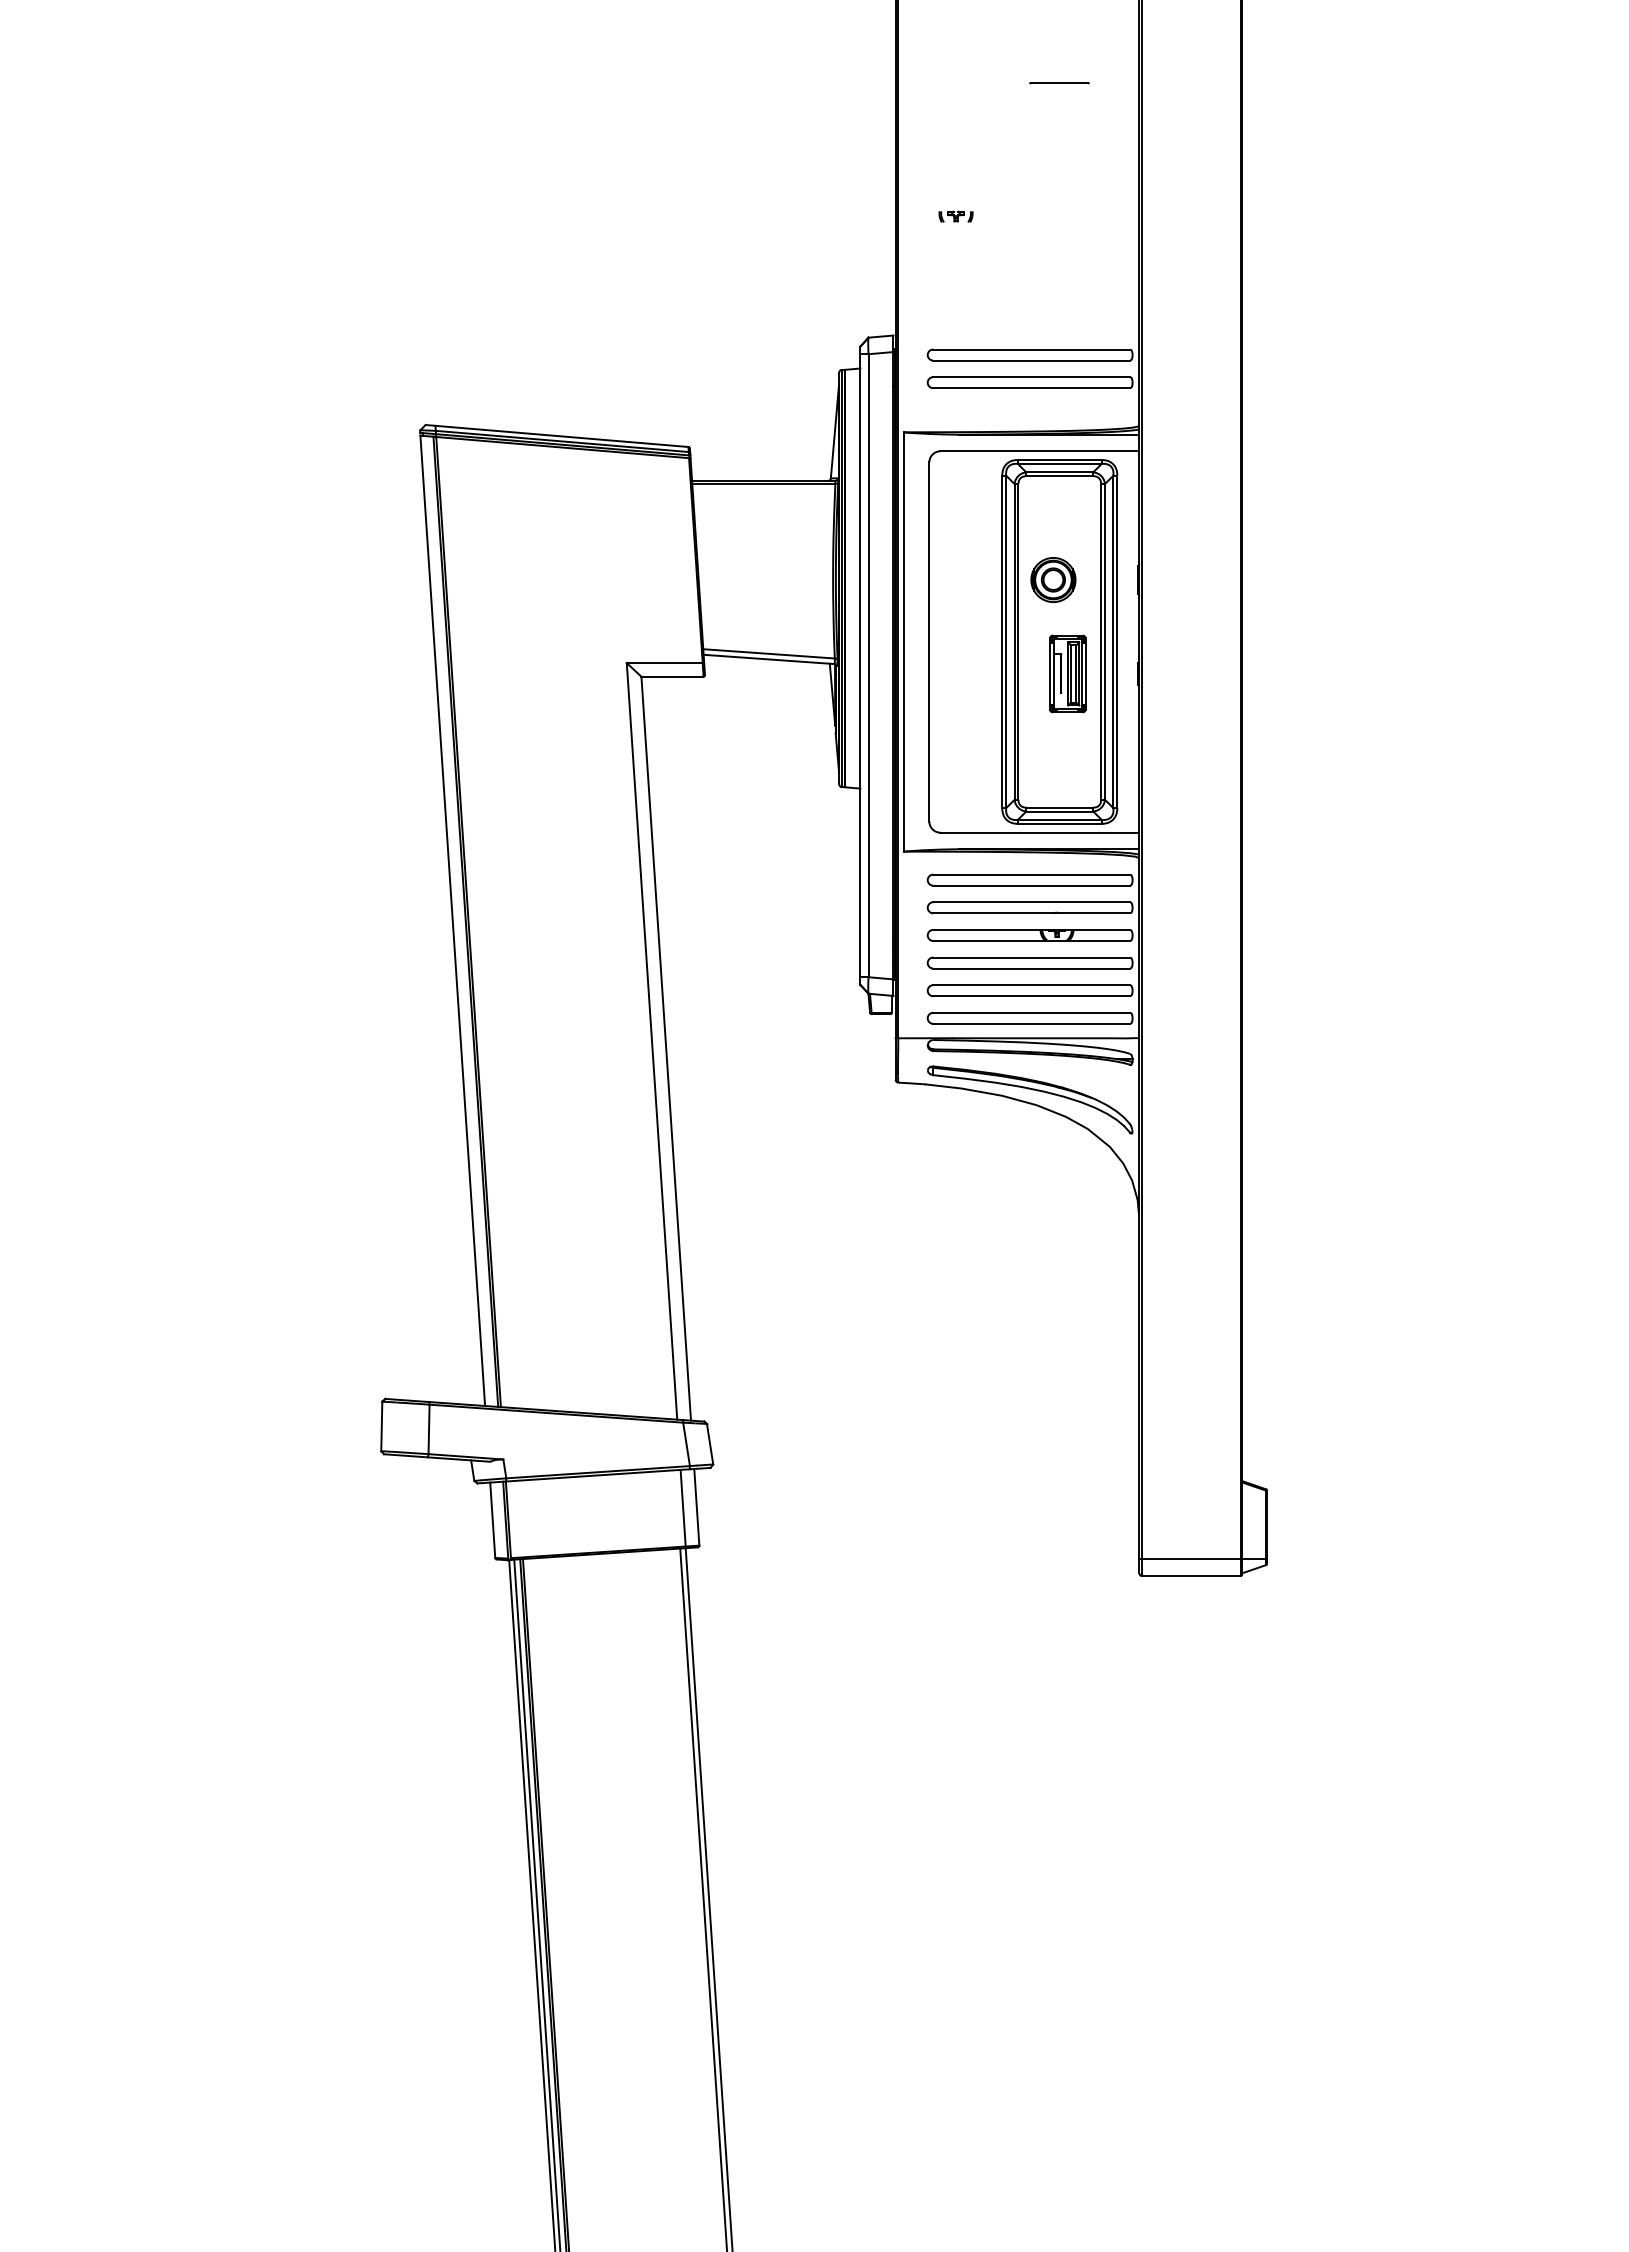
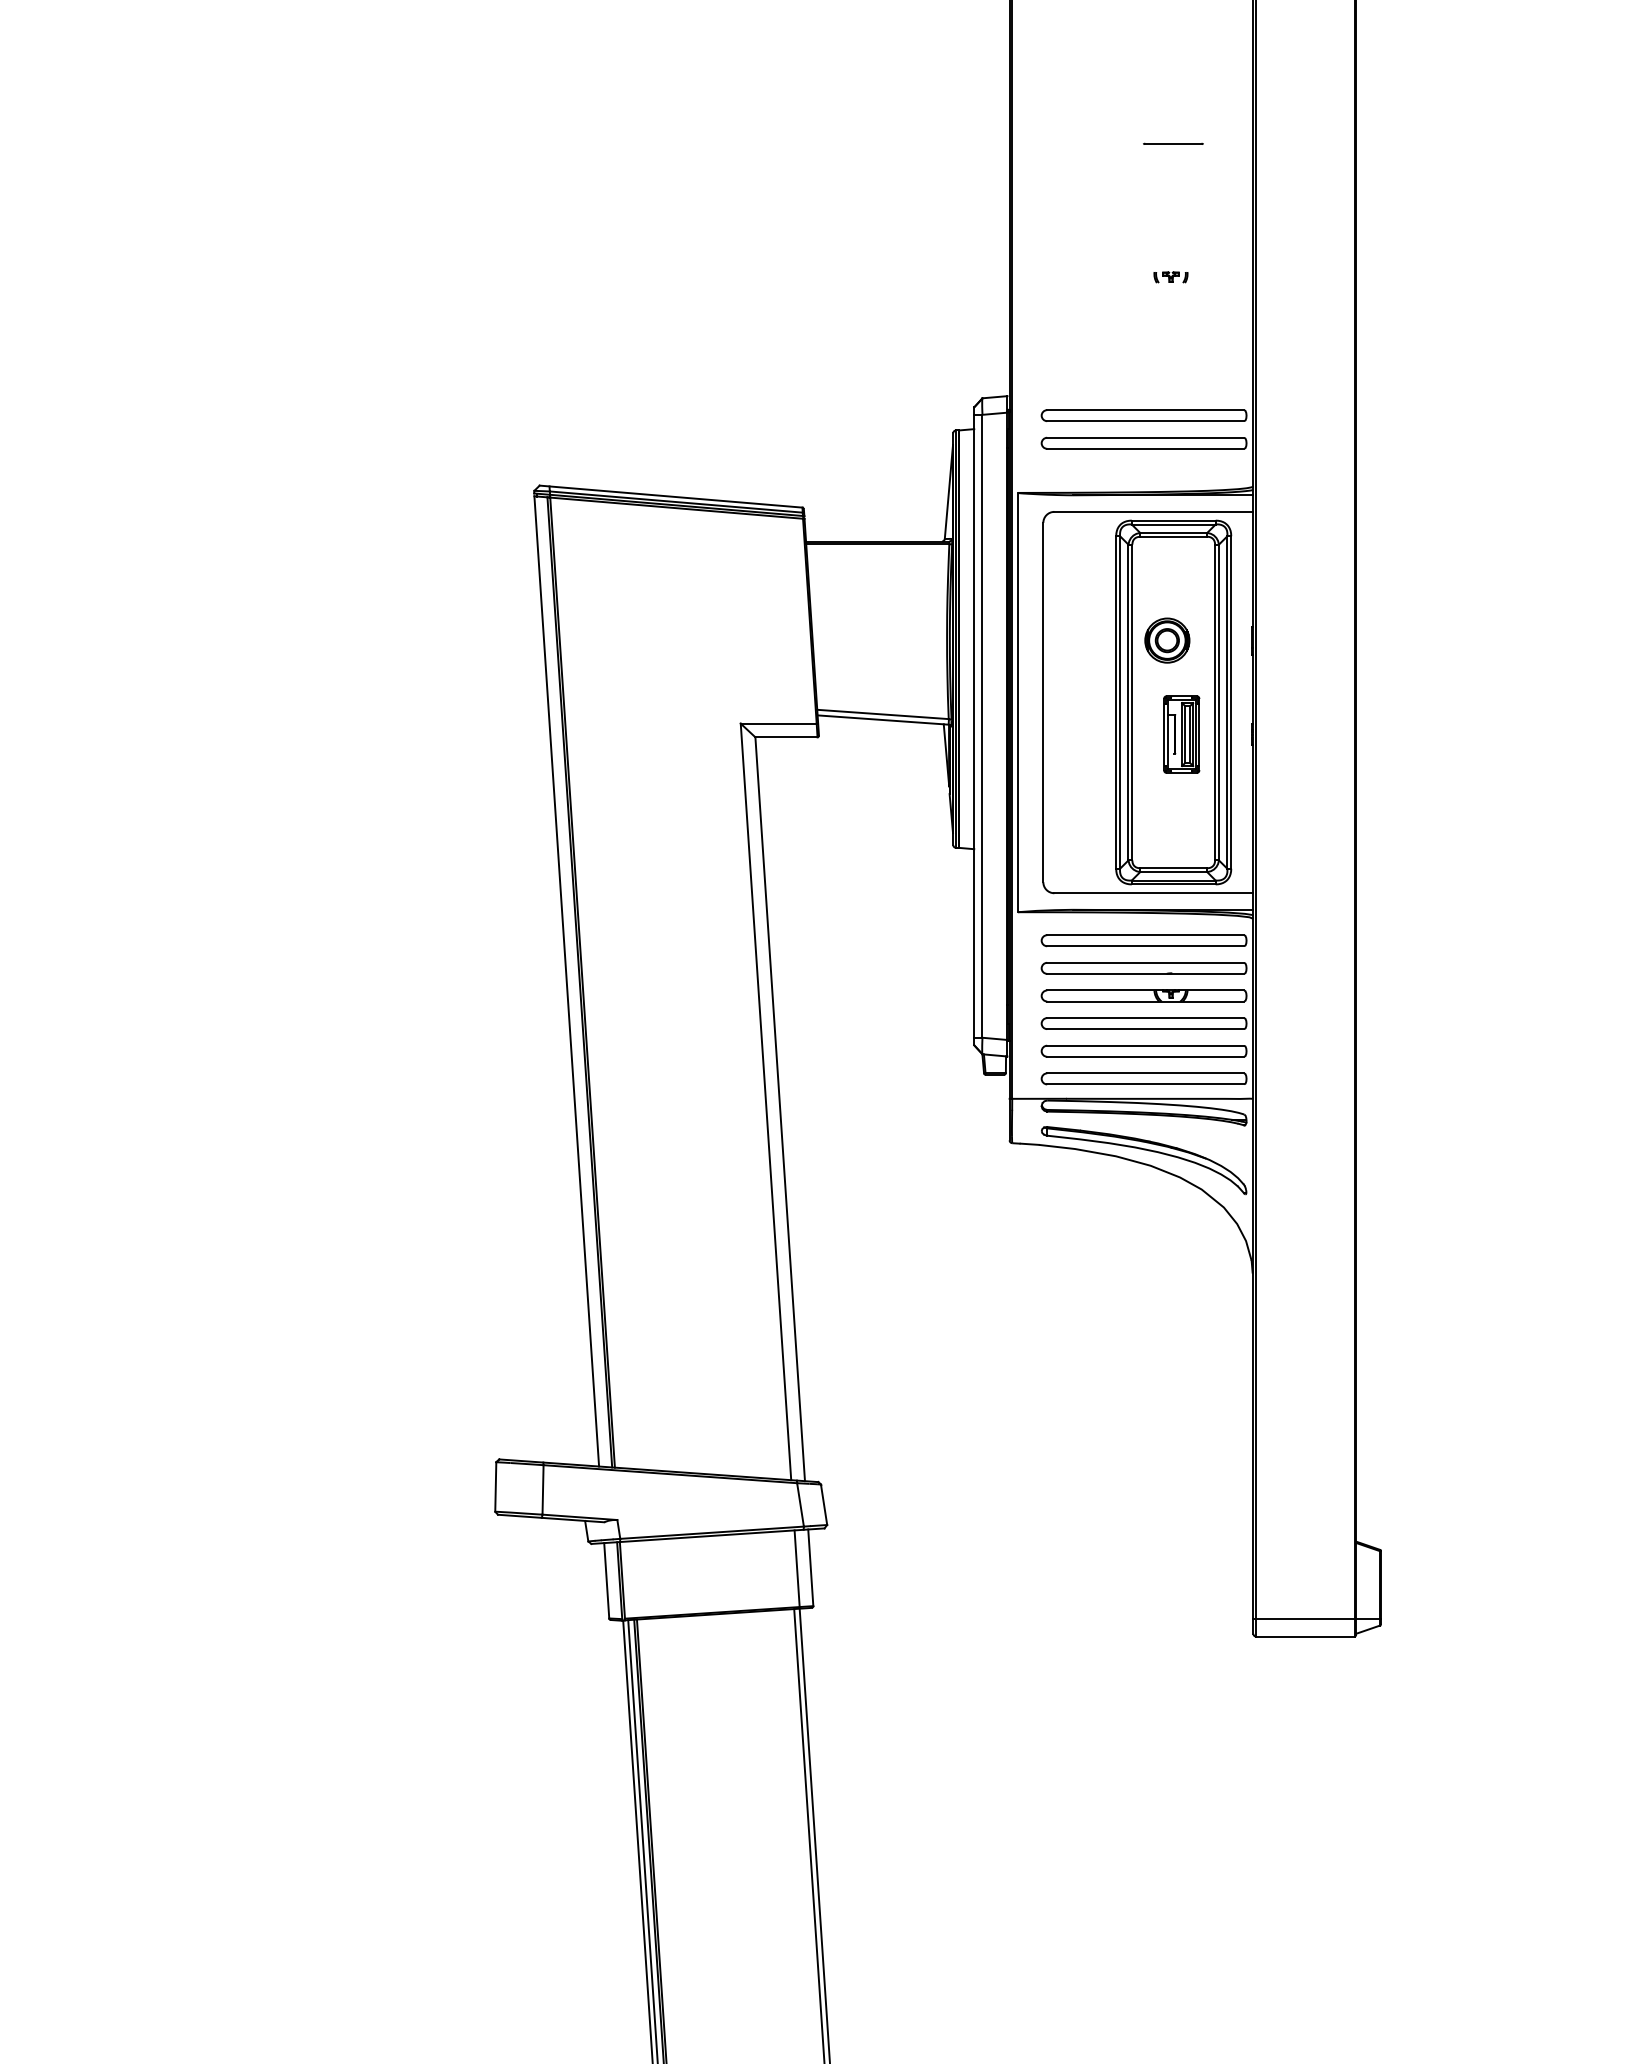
part: (955, 216) -> (1170, 277), moved

